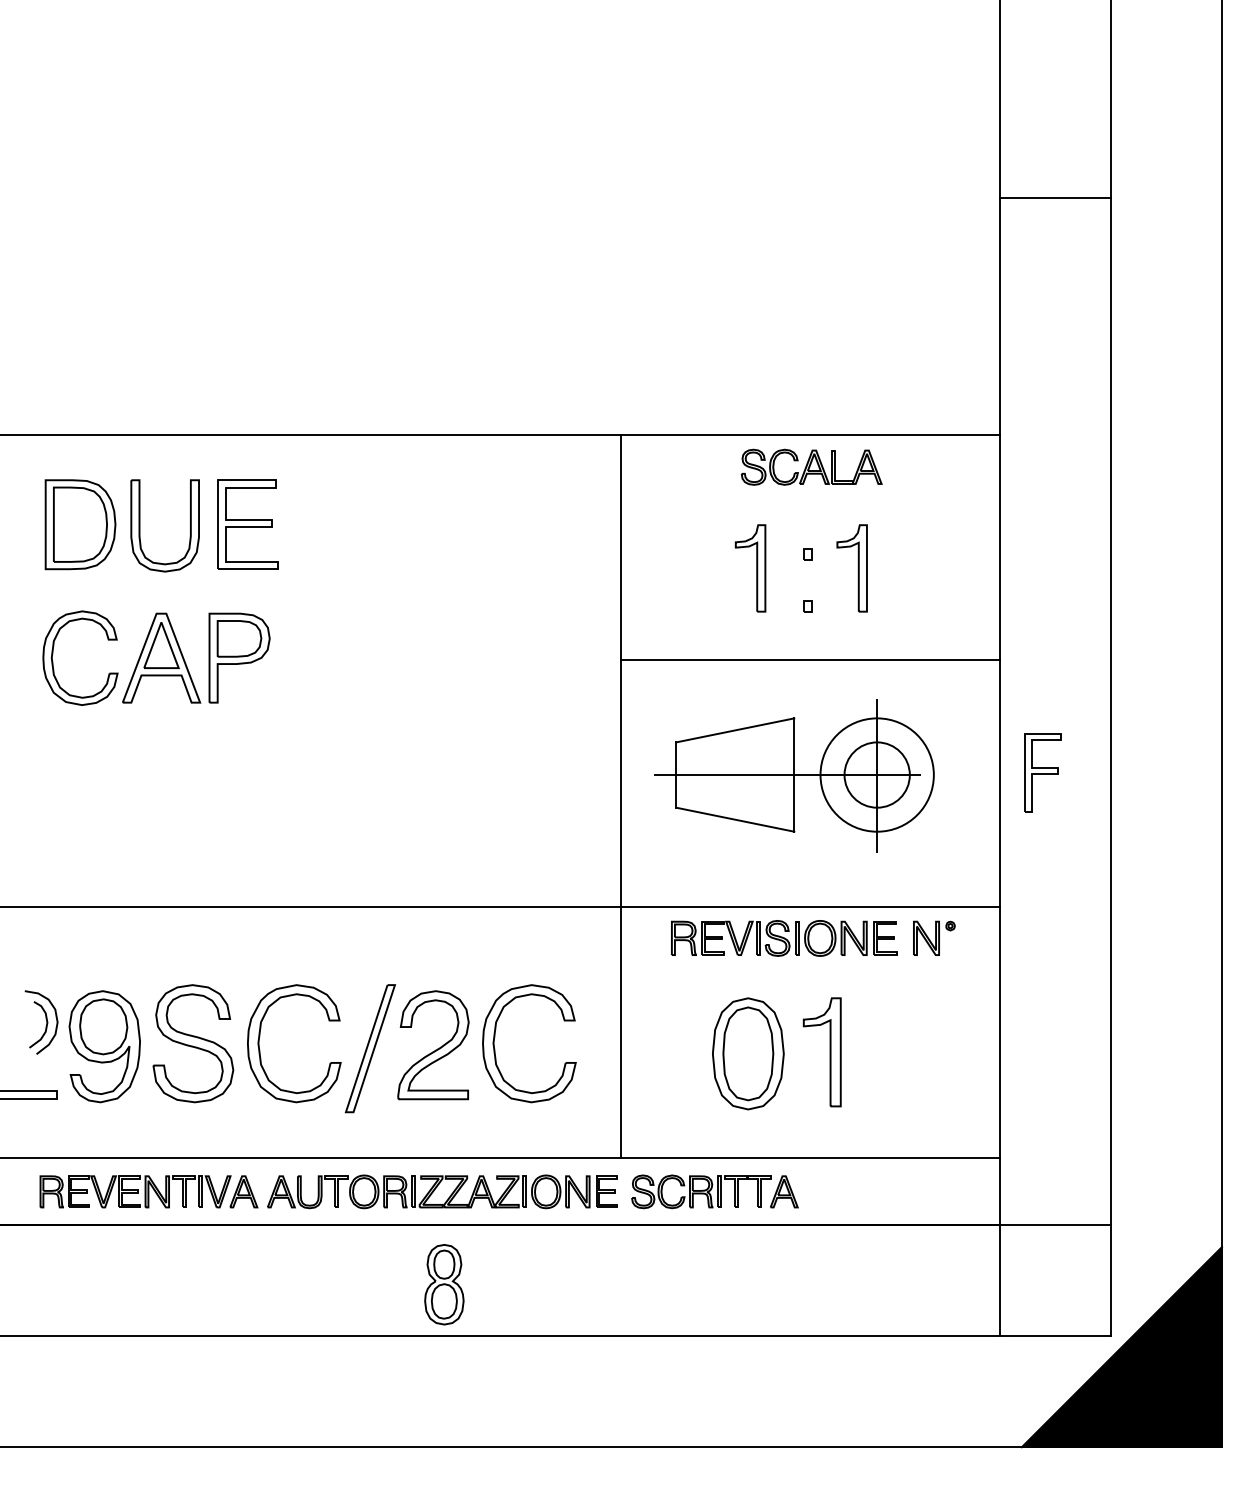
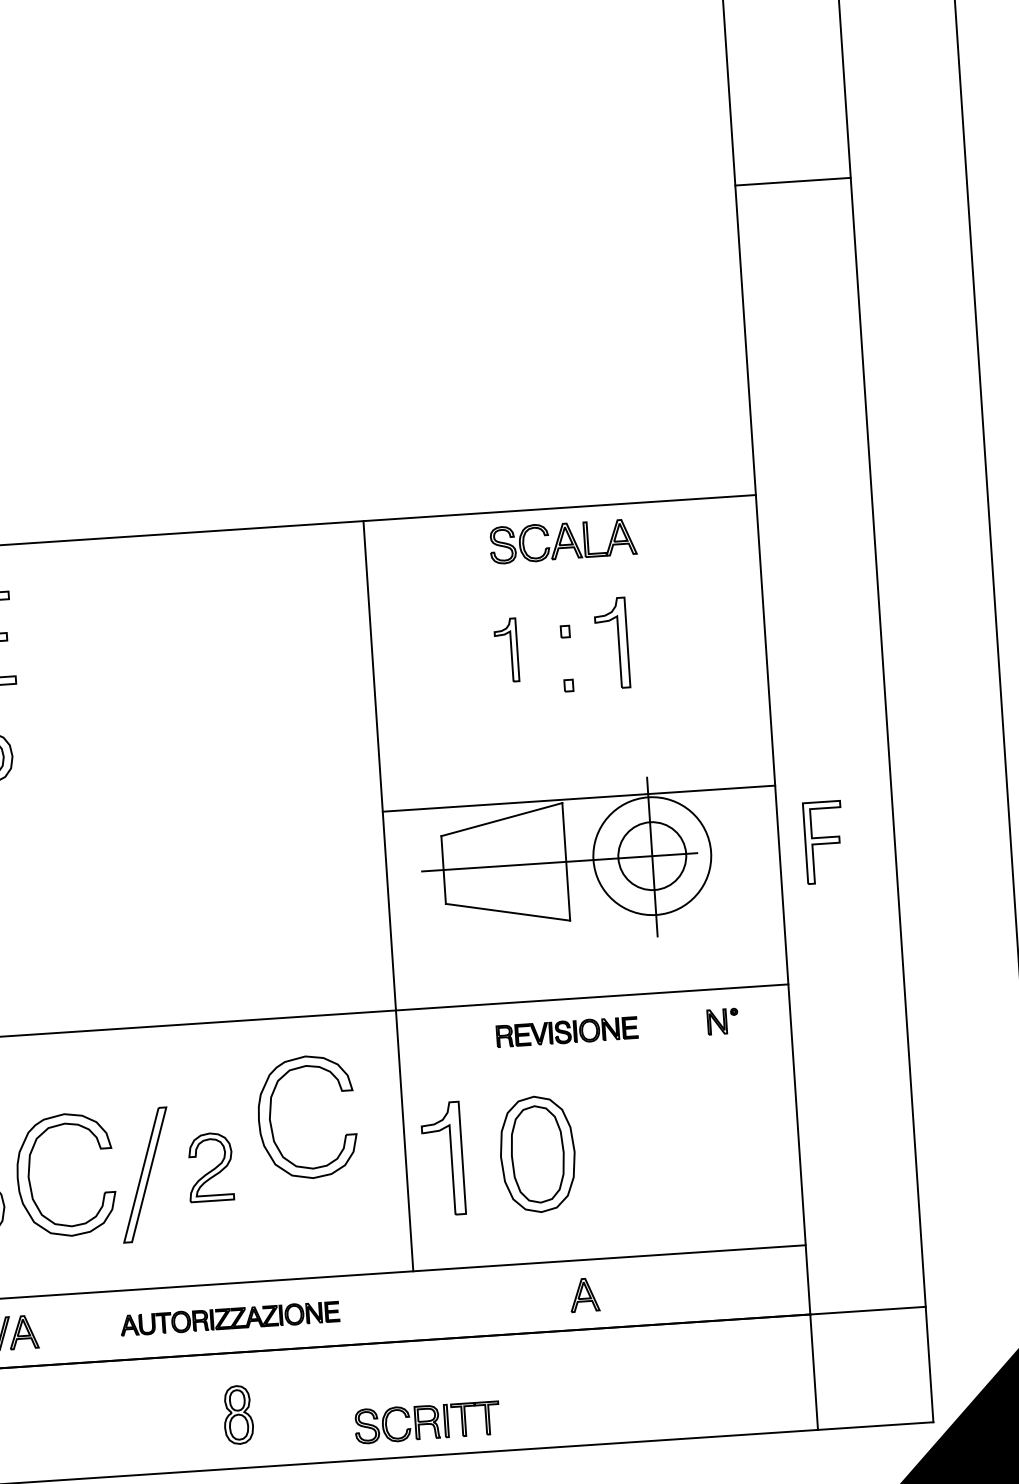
line: (1054, 198) -> (792, 182), moved
part: (750, 568) -> (506, 650), size x0.7
line: (810, 660) -> (578, 798), moved
part: (934, 937) -> (722, 1020), size x0.7
part: (784, 938) -> (567, 1032), size x0.6
part: (495, 1037) -> (271, 1113), moved
part: (433, 1045) -> (210, 1167), size x0.6
part: (829, 1052) -> (450, 1158), moved
part: (442, 1191) -> (229, 1318), size x0.6
part: (701, 1191) -> (427, 1421), moved
part: (444, 1284) -> (238, 1414), size x0.7

